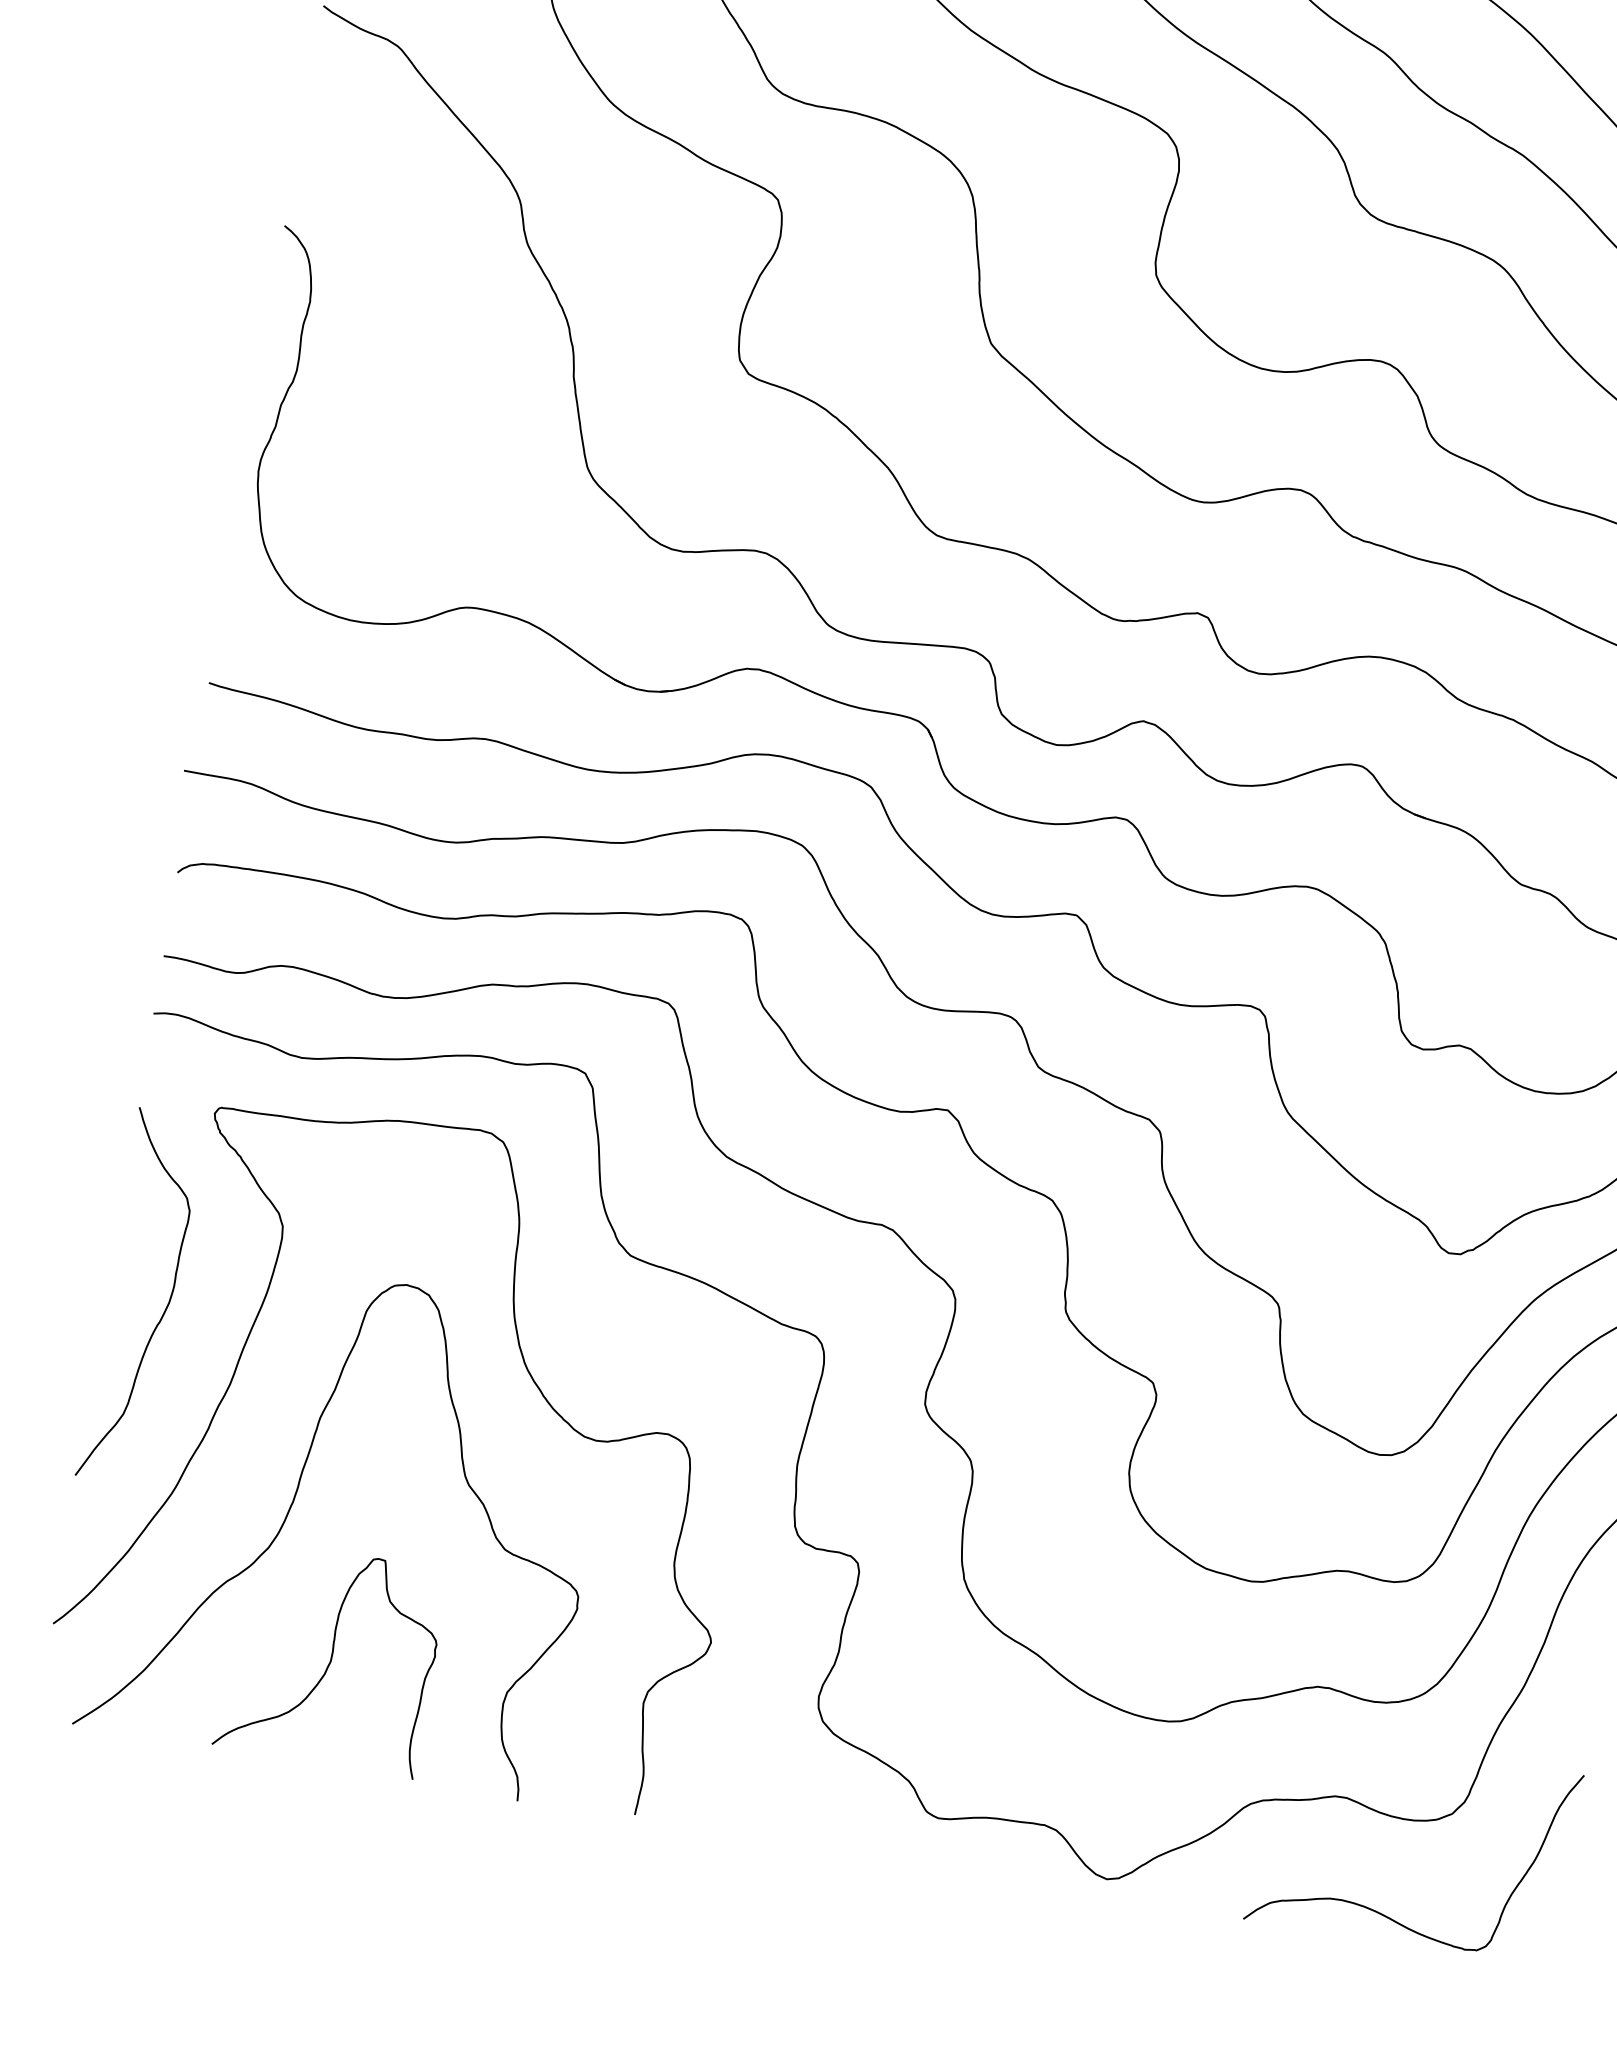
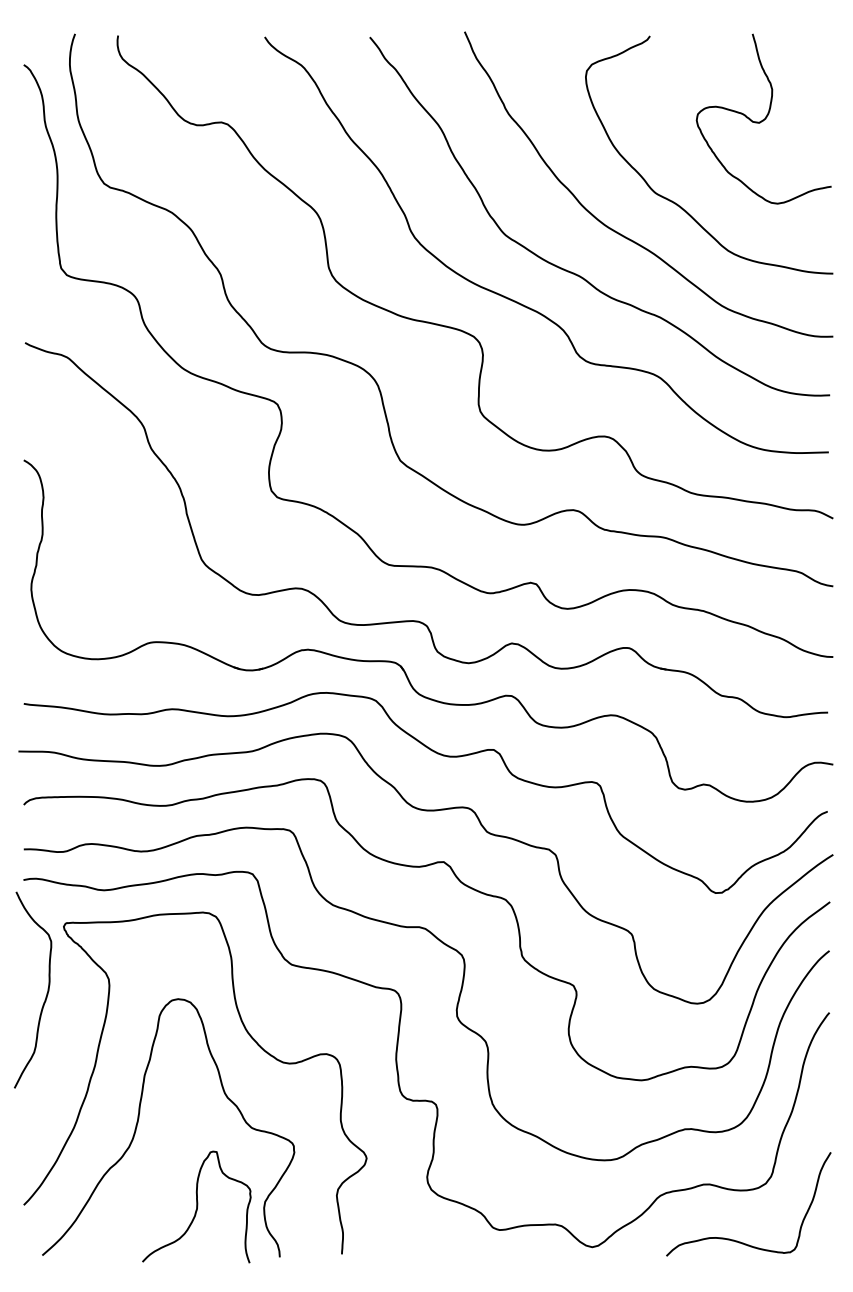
curve: (164, 1307) -> (46, 993), moved
curve: (330, 1656) -> (196, 1206), moved

